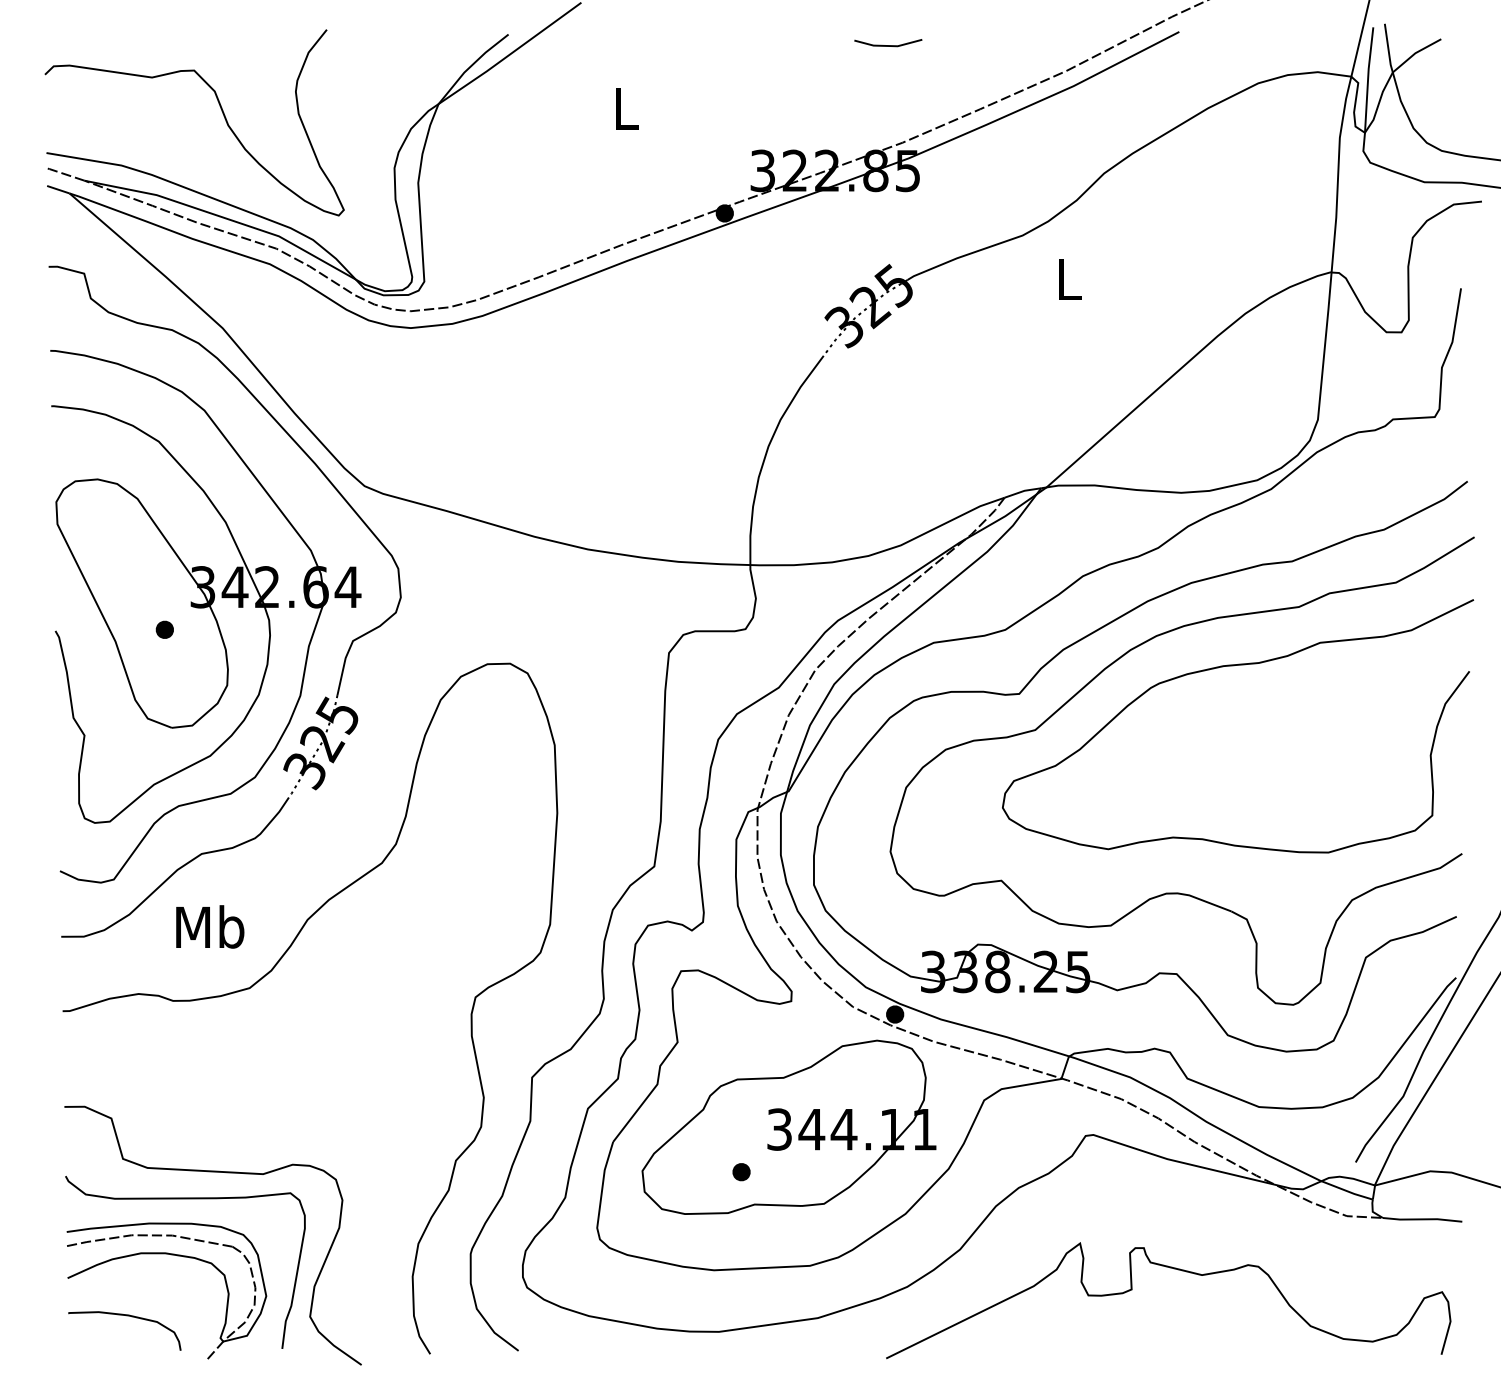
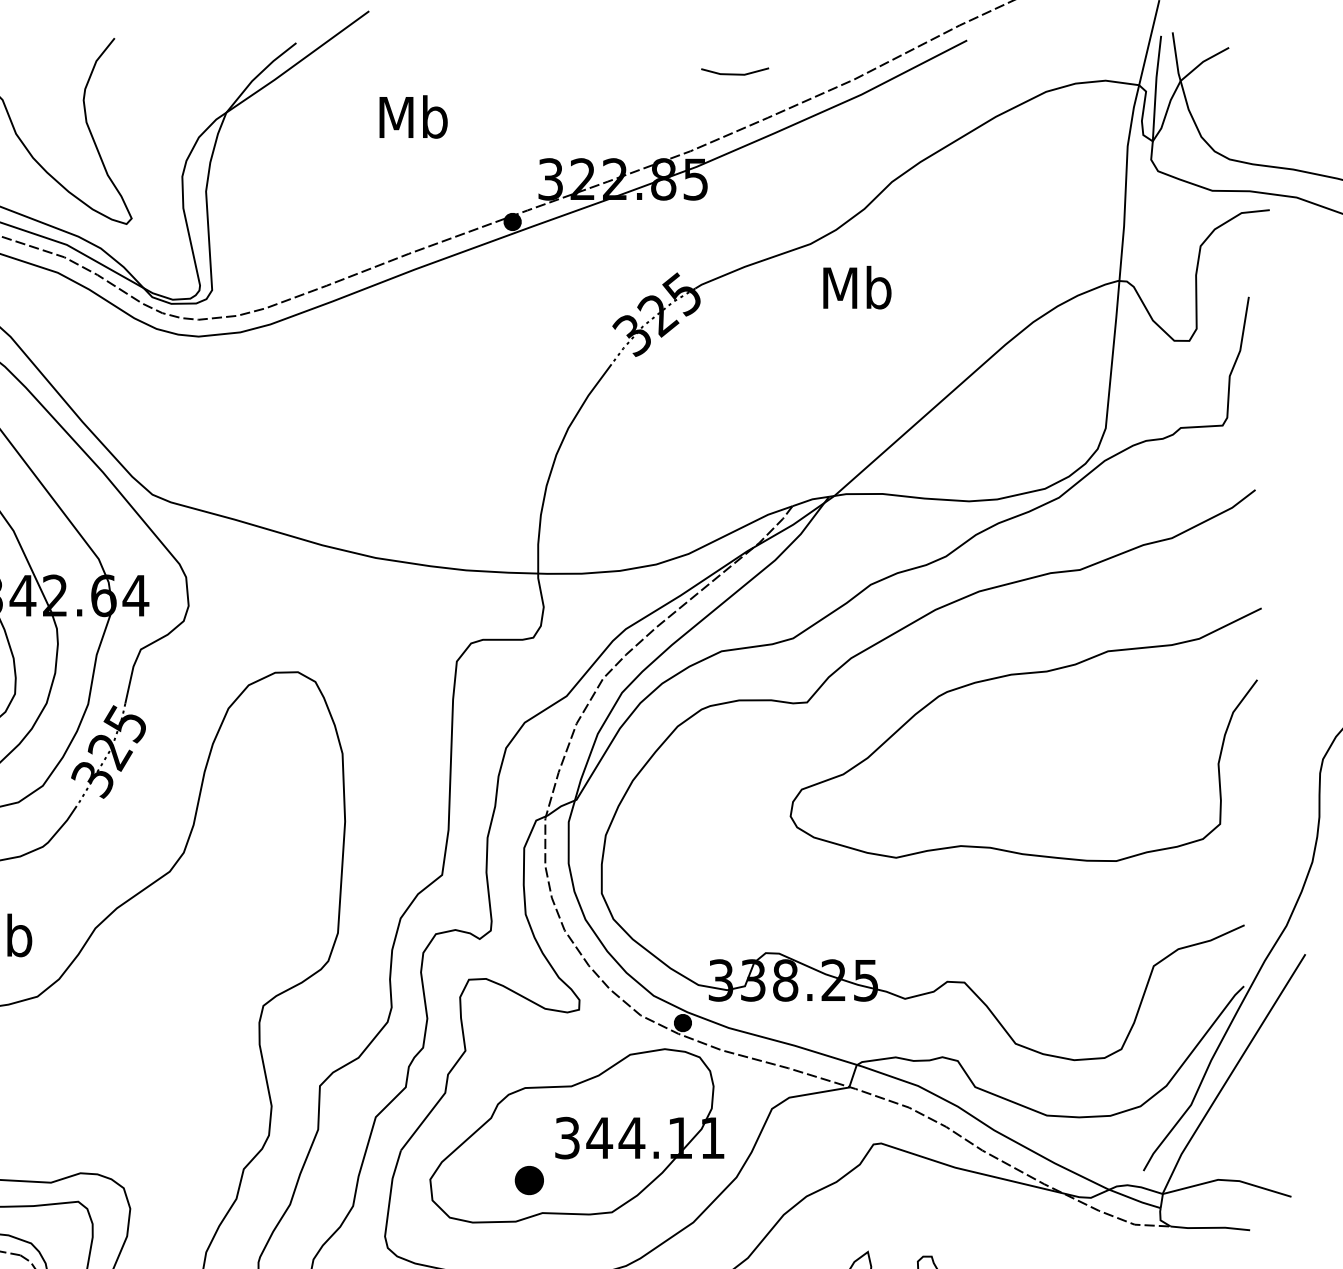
line: (888, 45) -> (735, 74), moved
text: (625, 108) -> (413, 117), L -> Mb
text: (1069, 278) -> (857, 287), L -> Mb
part: (1179, 892) -> (967, 901), removed
part: (741, 1172) -> (529, 1181), size x1.6

